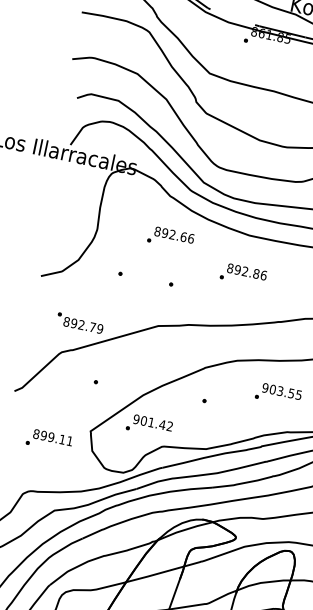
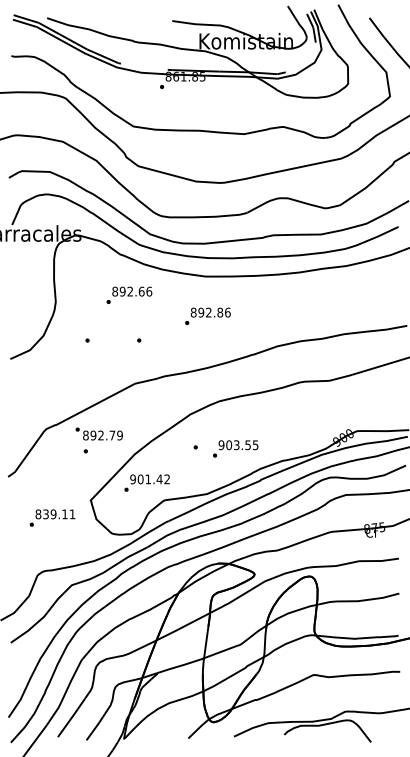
text: (79, 322) -> (98, 433), moved
text: (278, 394) -> (235, 448), moved
text: (43, 434) -> (45, 513), 899.11 -> 839.11

